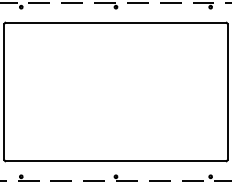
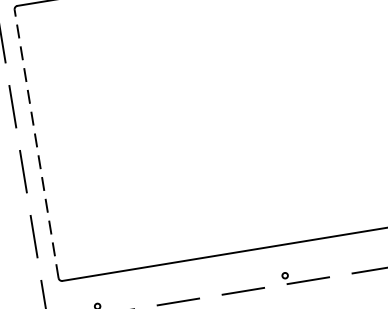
line: (4, 92) -> (37, 144), solid -> dashed

